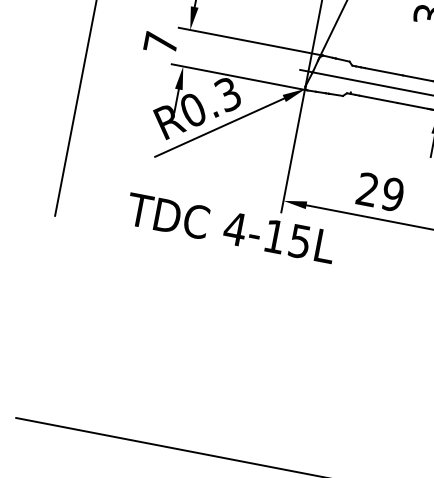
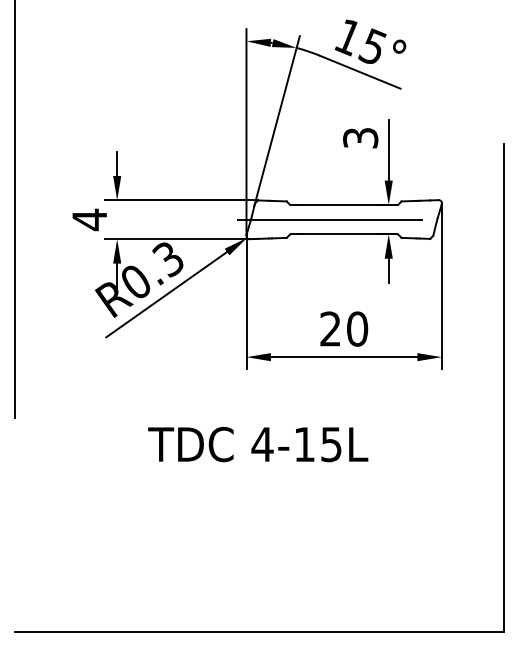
text: (160, 42) -> (89, 219), 7 -> 4
text: (393, 194) -> (357, 328), 29 -> 20
text: (231, 228) -> (258, 444), moved

